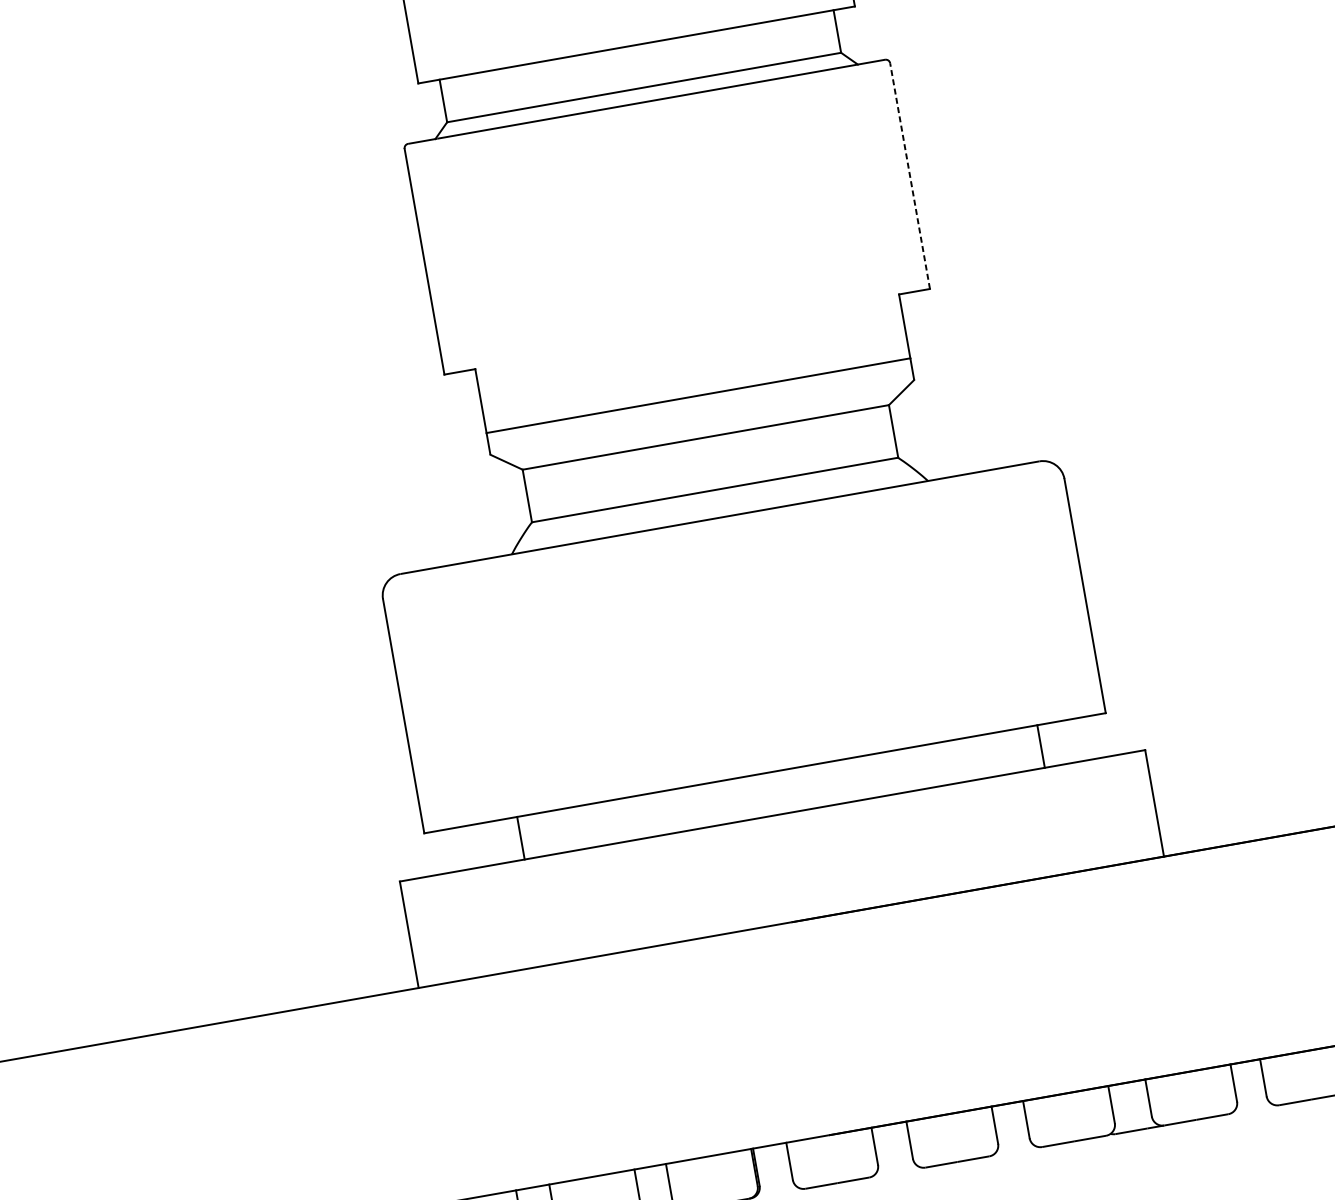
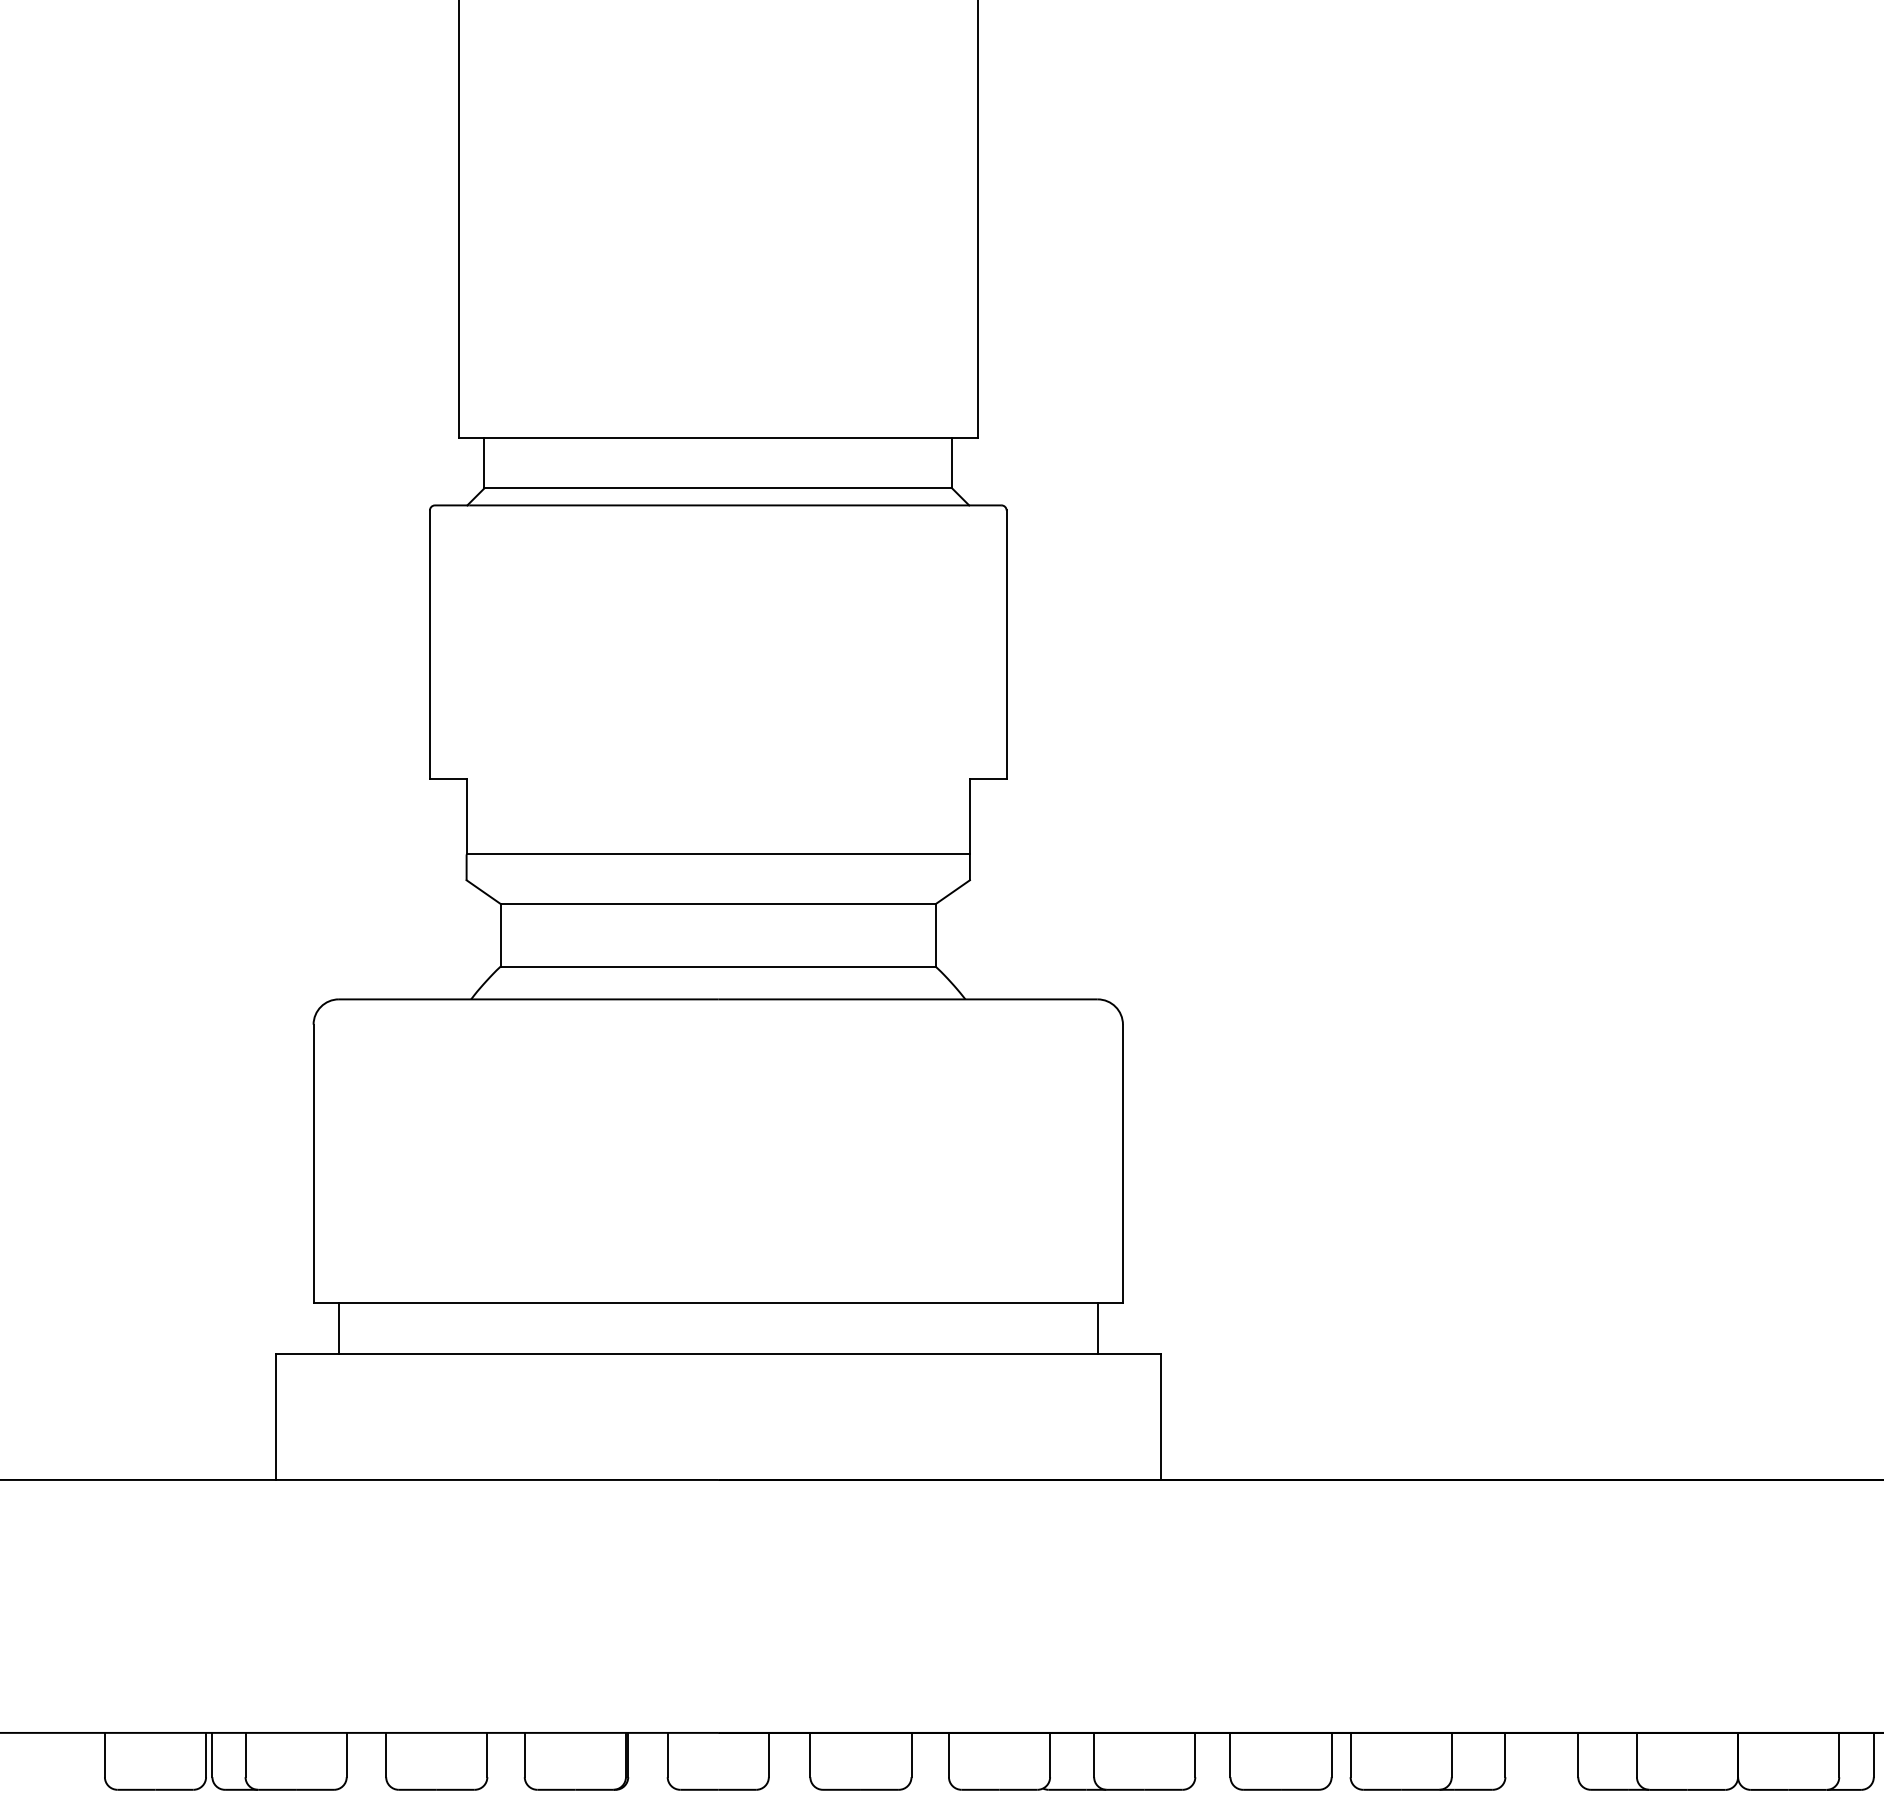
line: (909, 176) -> (1006, 644), dashed -> solid
line: (1040, 745) -> (1097, 1327), moved
line: (520, 837) -> (338, 1327), moved

